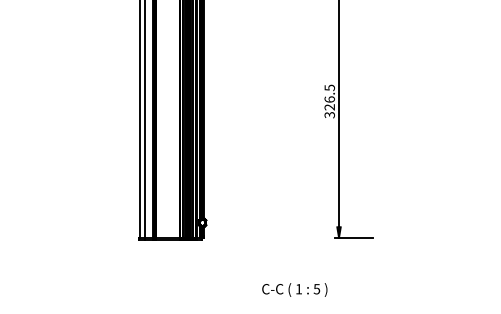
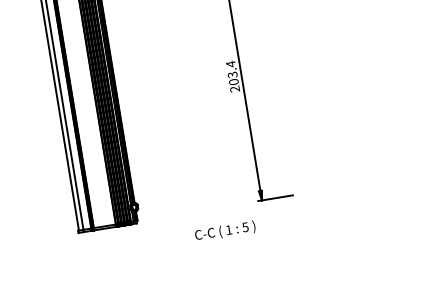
text: (329, 101) -> (232, 76), 326.5 -> 203.4
text: (294, 289) -> (224, 230), moved

